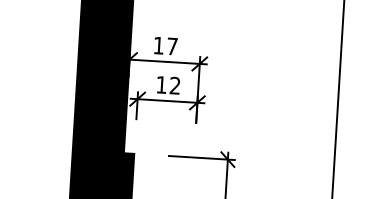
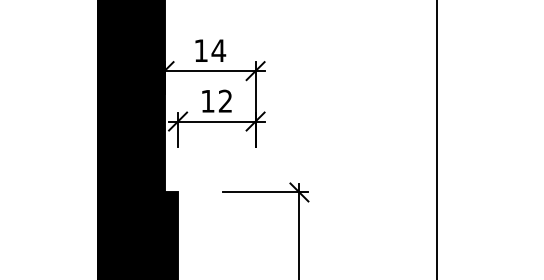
text: (172, 46) -> (218, 50), 17 -> 14

